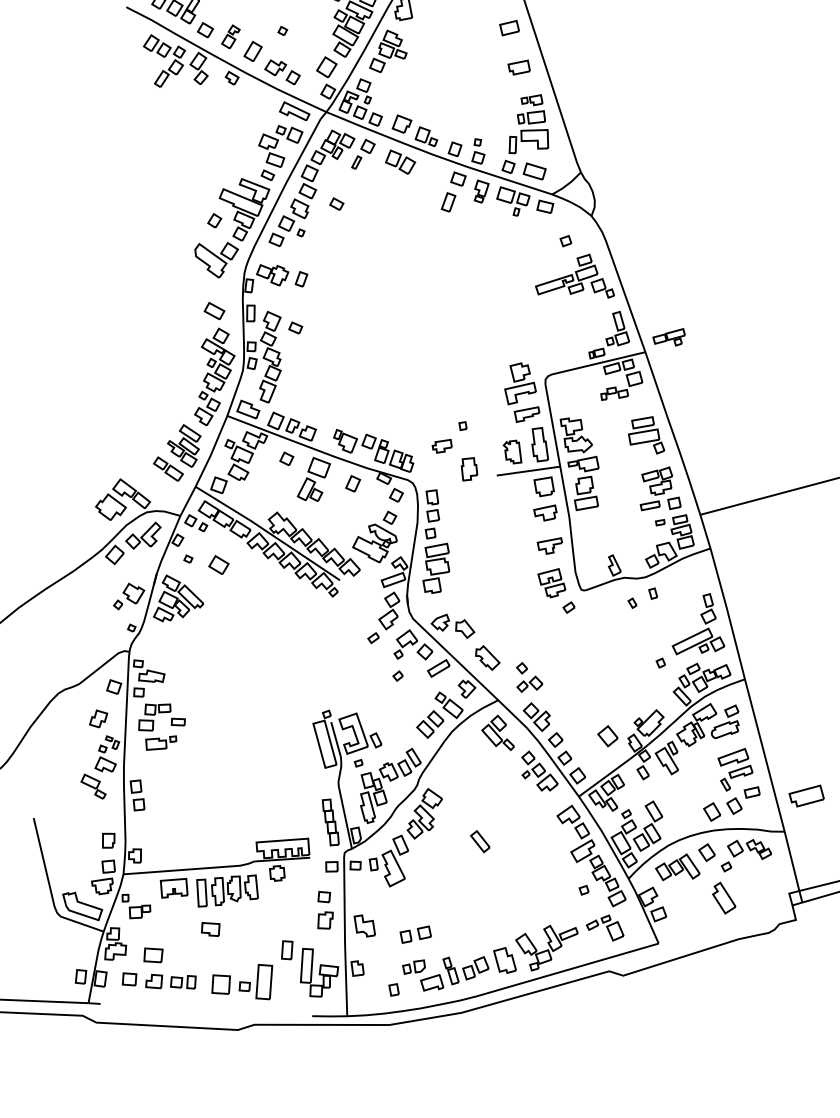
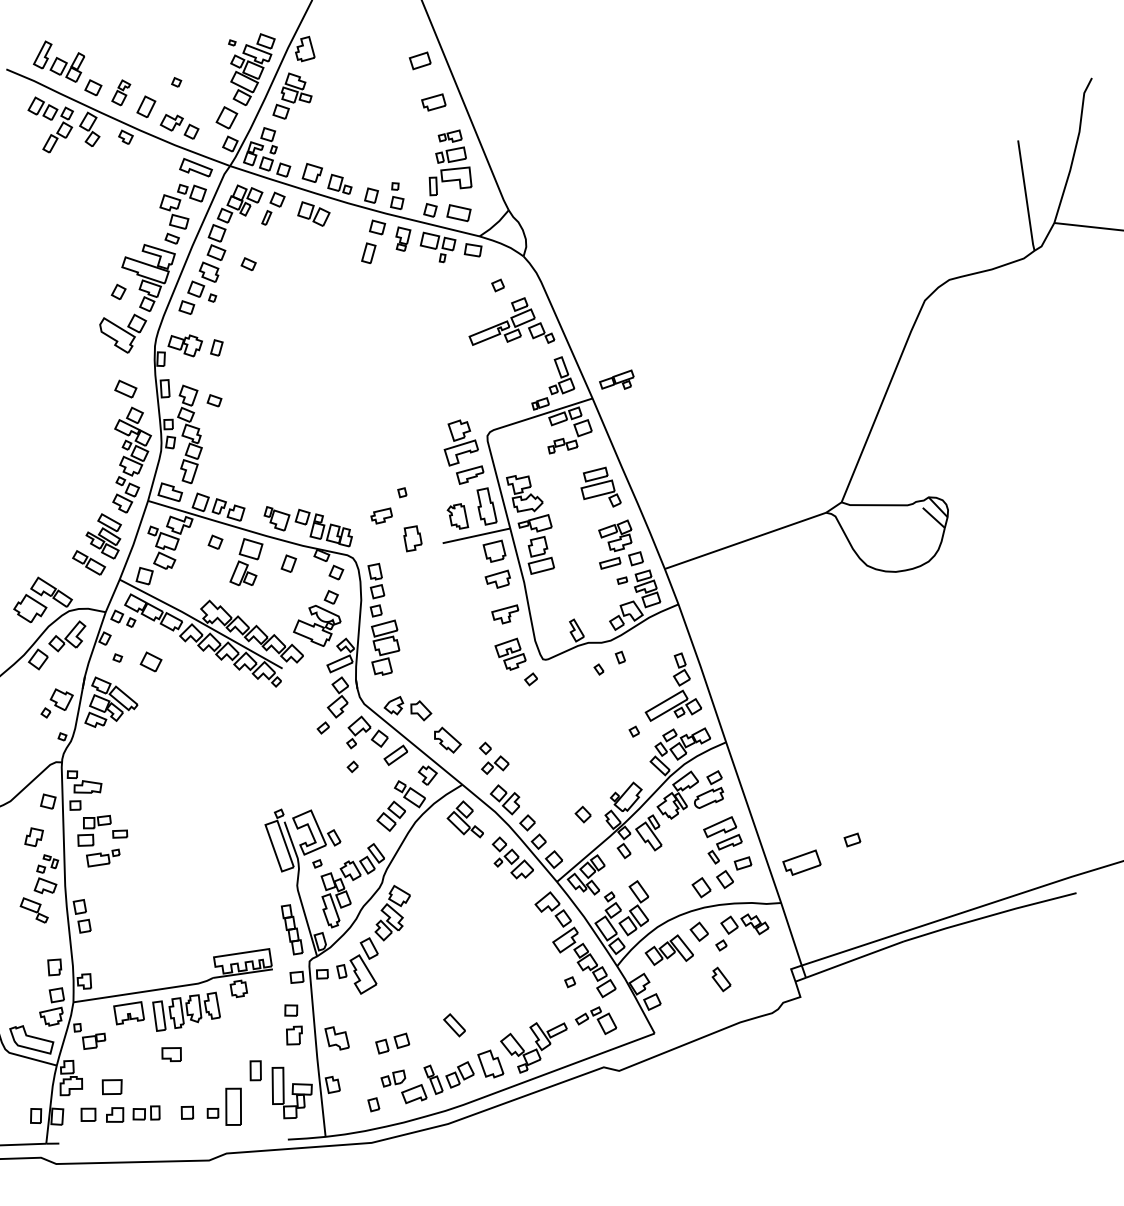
part: (607, 736) -> (582, 814), size x0.71
part: (480, 841) -> (454, 1025), moved
part: (724, 898) -> (721, 979), size x0.71
part: (221, 984) -> (187, 1112), size x0.62

